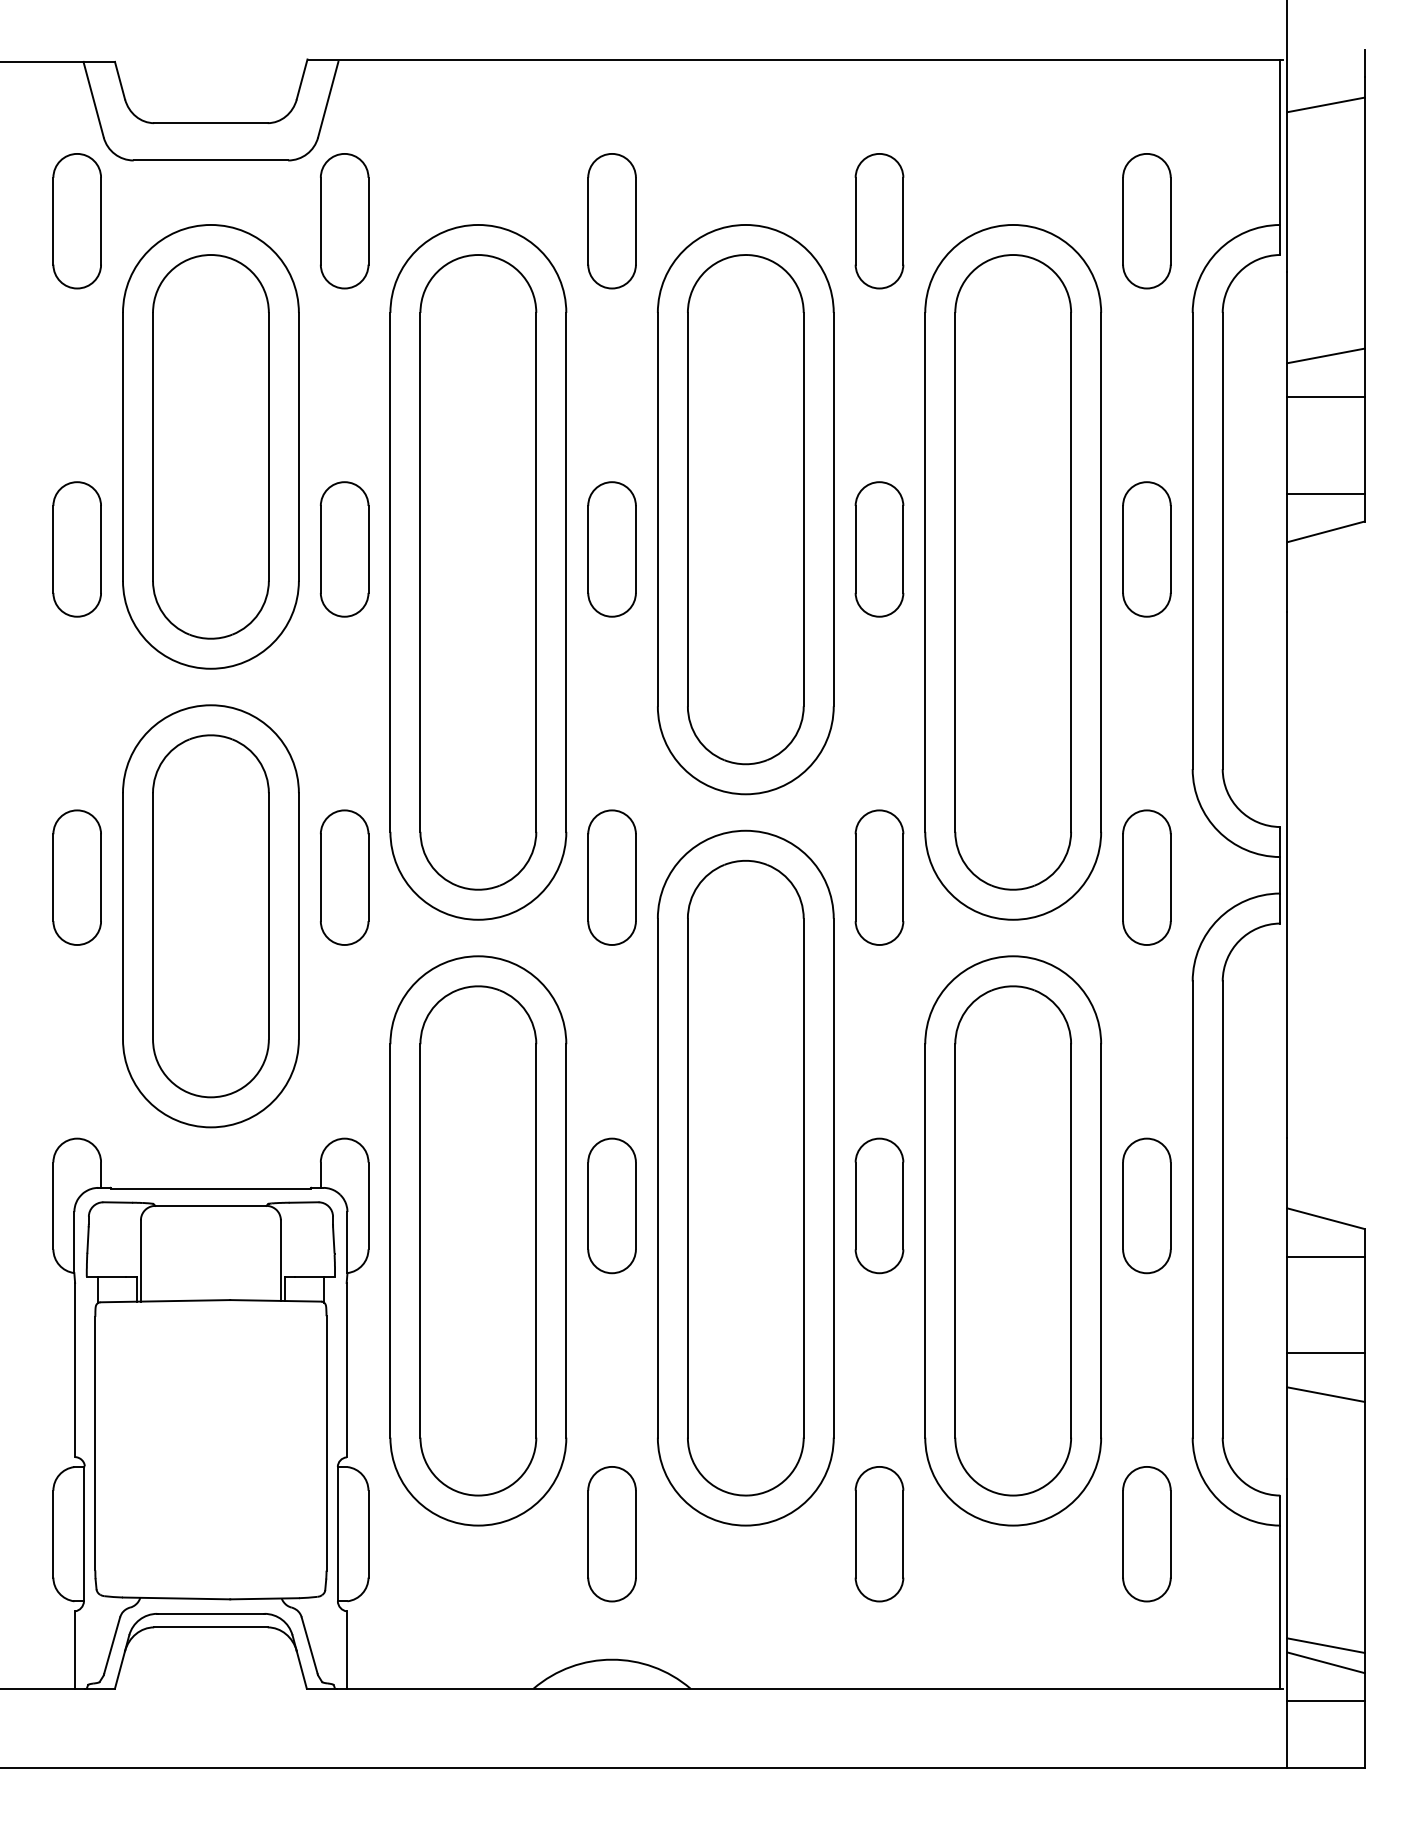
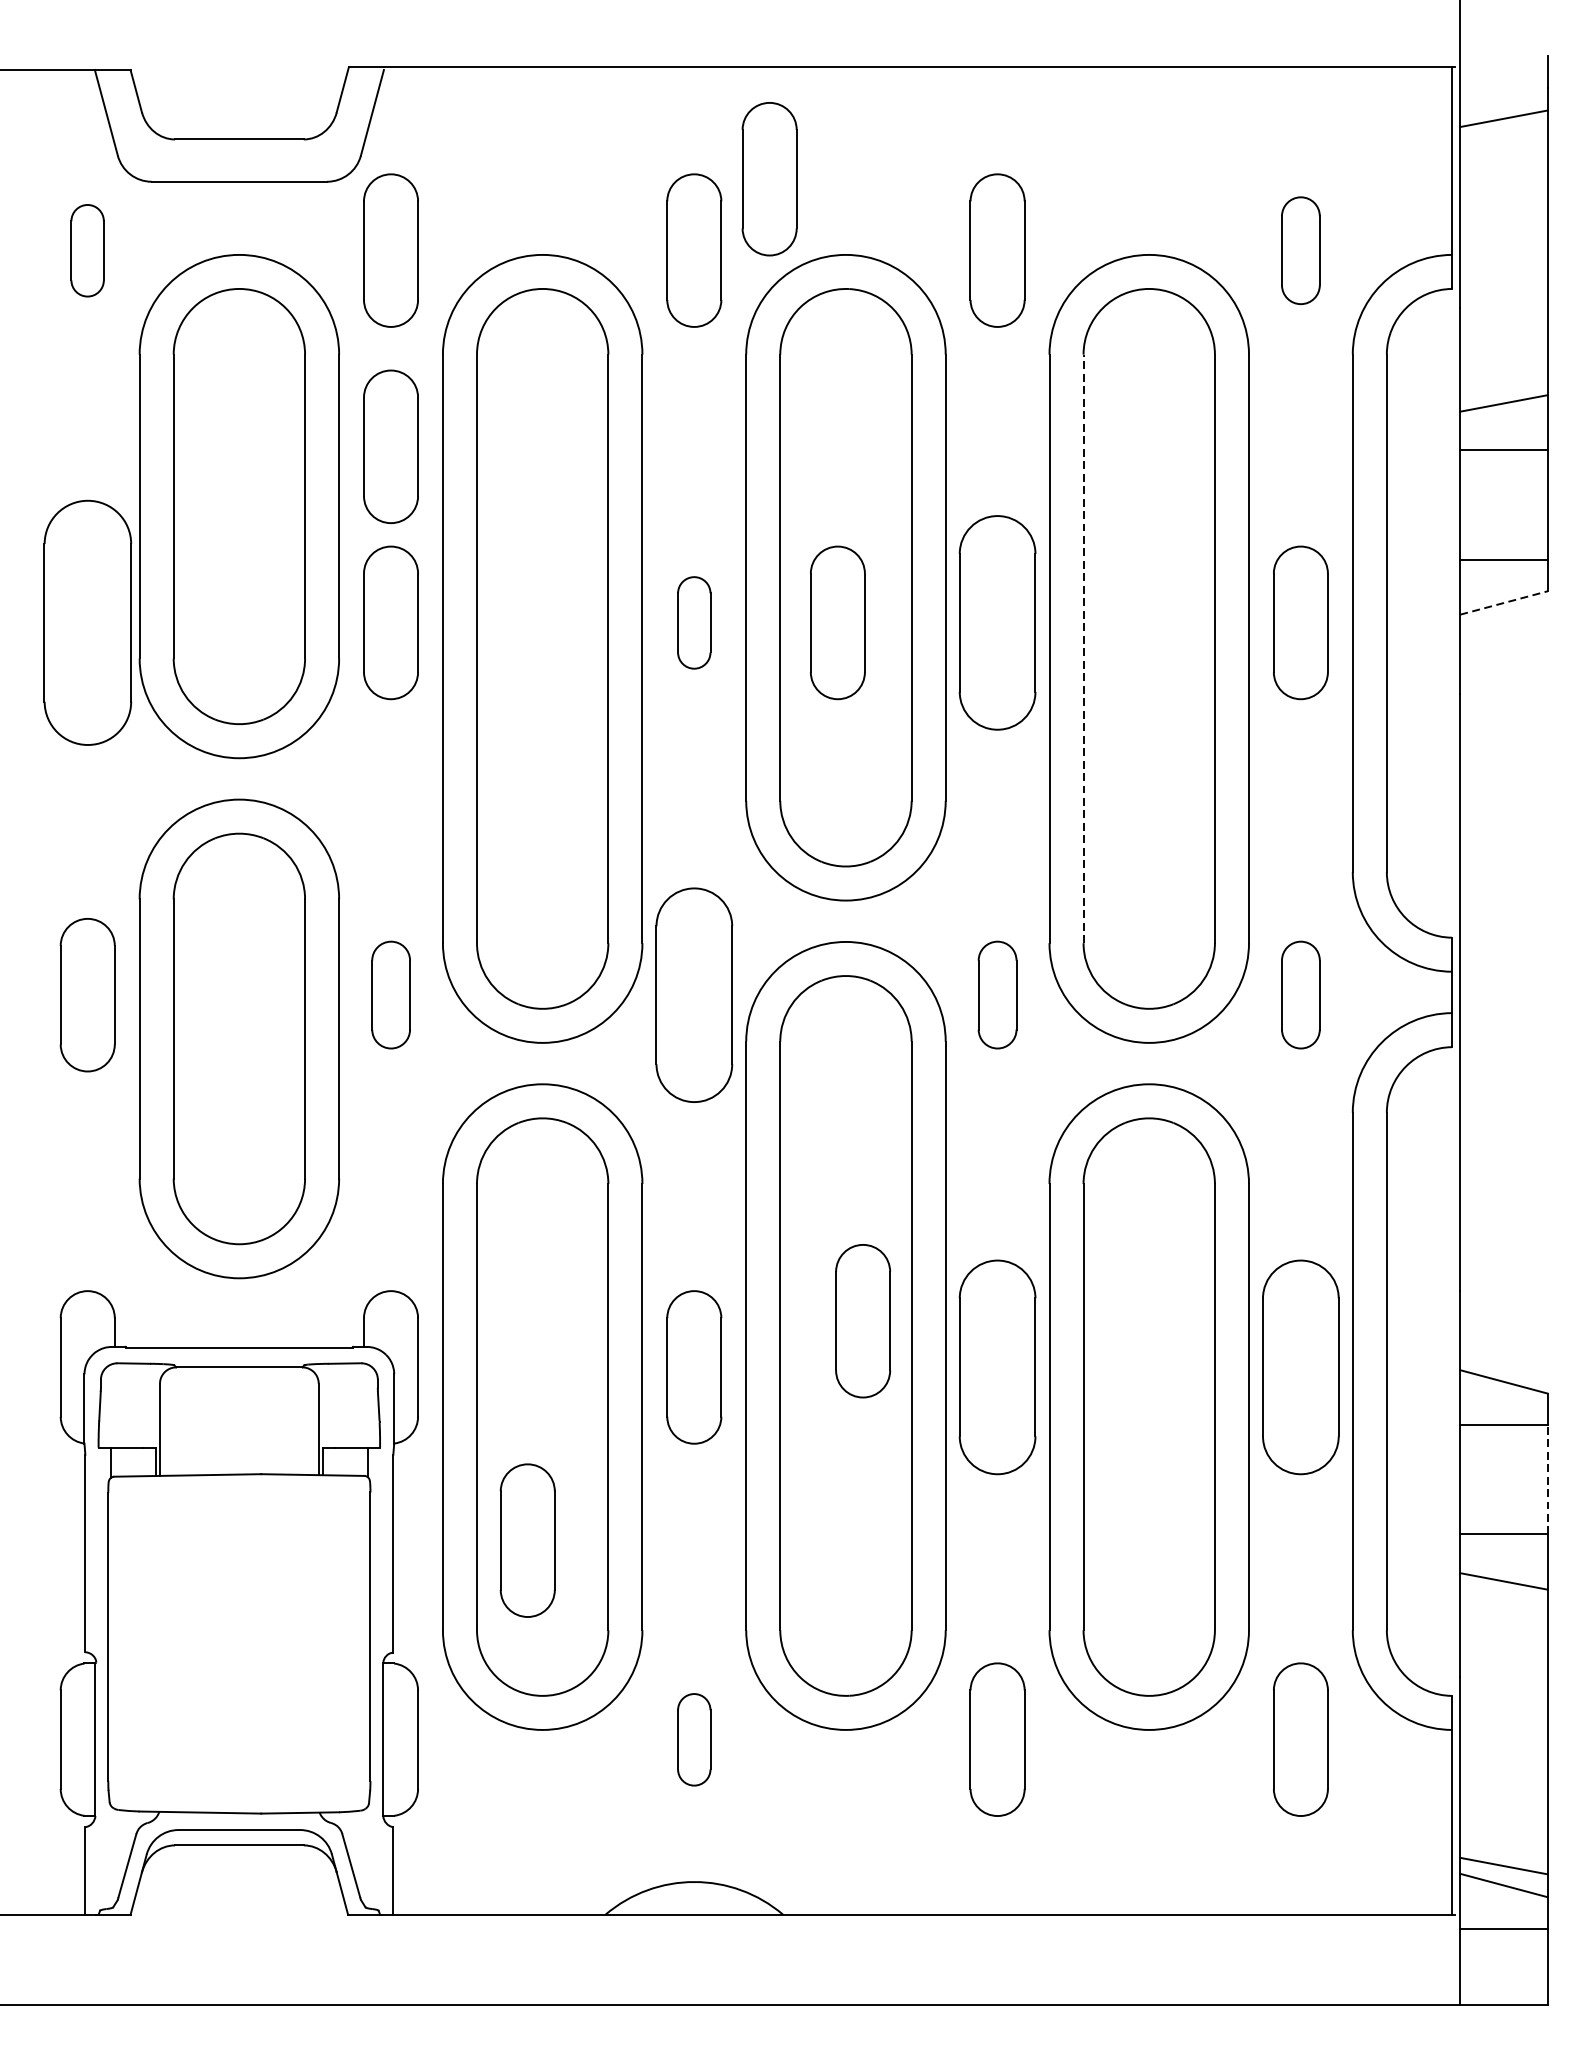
part: (678, 158) -> (769, 179), added
part: (76, 221) -> (86, 250), size x0.6
part: (1146, 221) -> (1300, 250), size x0.7
part: (344, 394) -> (390, 447), added
line: (1326, 531) -> (1504, 602), solid -> dashed
part: (76, 549) -> (86, 622), size x1.6
part: (611, 549) -> (693, 622), size x0.6
part: (738, 549) -> (837, 622), added
part: (879, 549) -> (997, 622), size x1.4
line: (955, 571) -> (1083, 647), solid -> dashed
part: (344, 877) -> (390, 994), size x0.7
part: (611, 877) -> (693, 994), size x1.4
part: (879, 877) -> (997, 994), size x0.7
part: (1146, 877) -> (1300, 994), size x0.7
part: (760, 1165) -> (862, 1321), added
part: (879, 1205) -> (997, 1366), size x1.4
part: (1146, 1205) -> (1300, 1366), size x1.4
line: (1364, 1304) -> (1547, 1479), solid -> dashed
part: (464, 1358) -> (526, 1540), added
part: (611, 1534) -> (693, 1740), size x0.6

